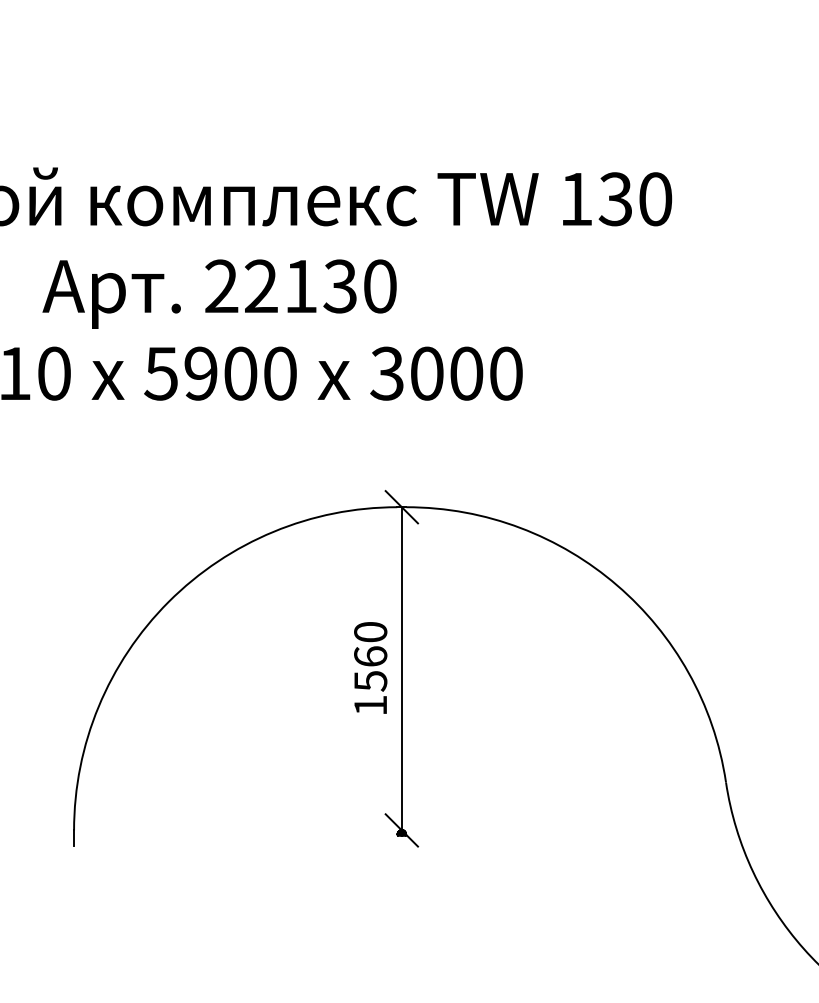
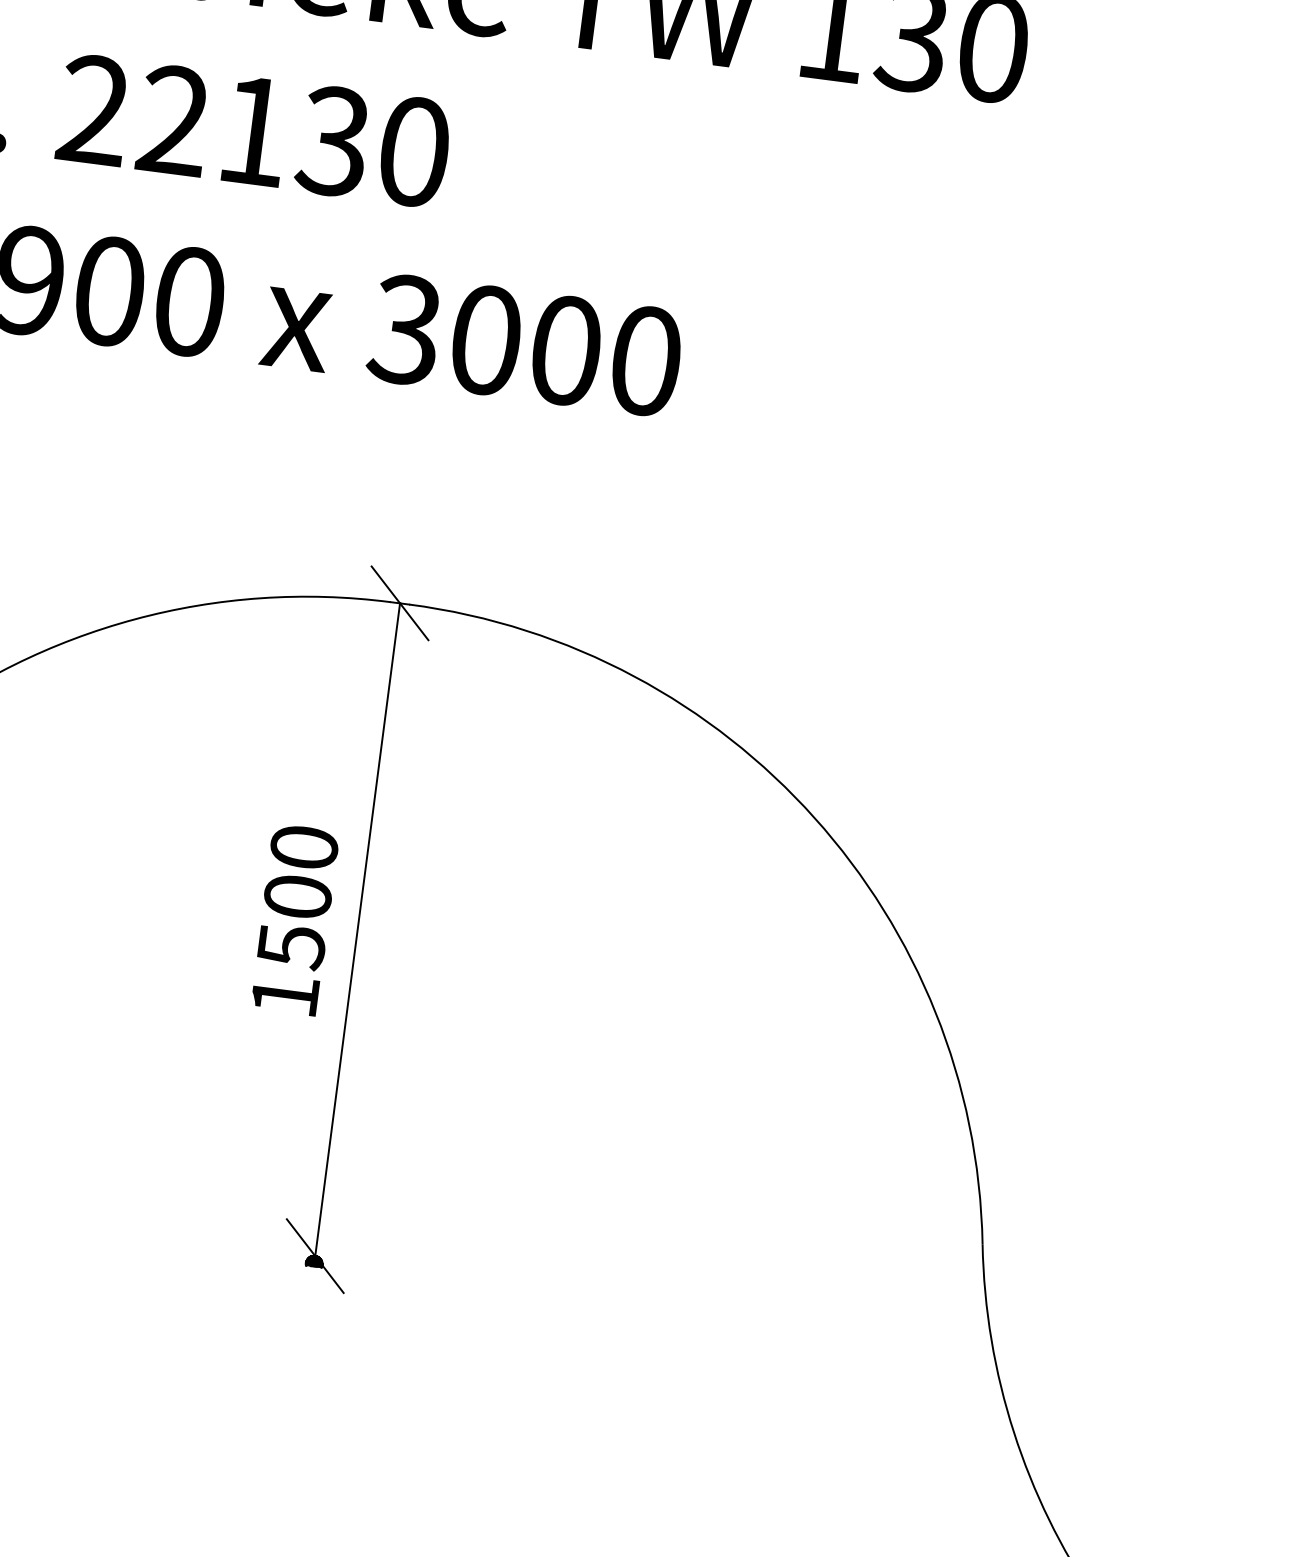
text: (370, 656) -> (297, 896), 1560 -> 1500

